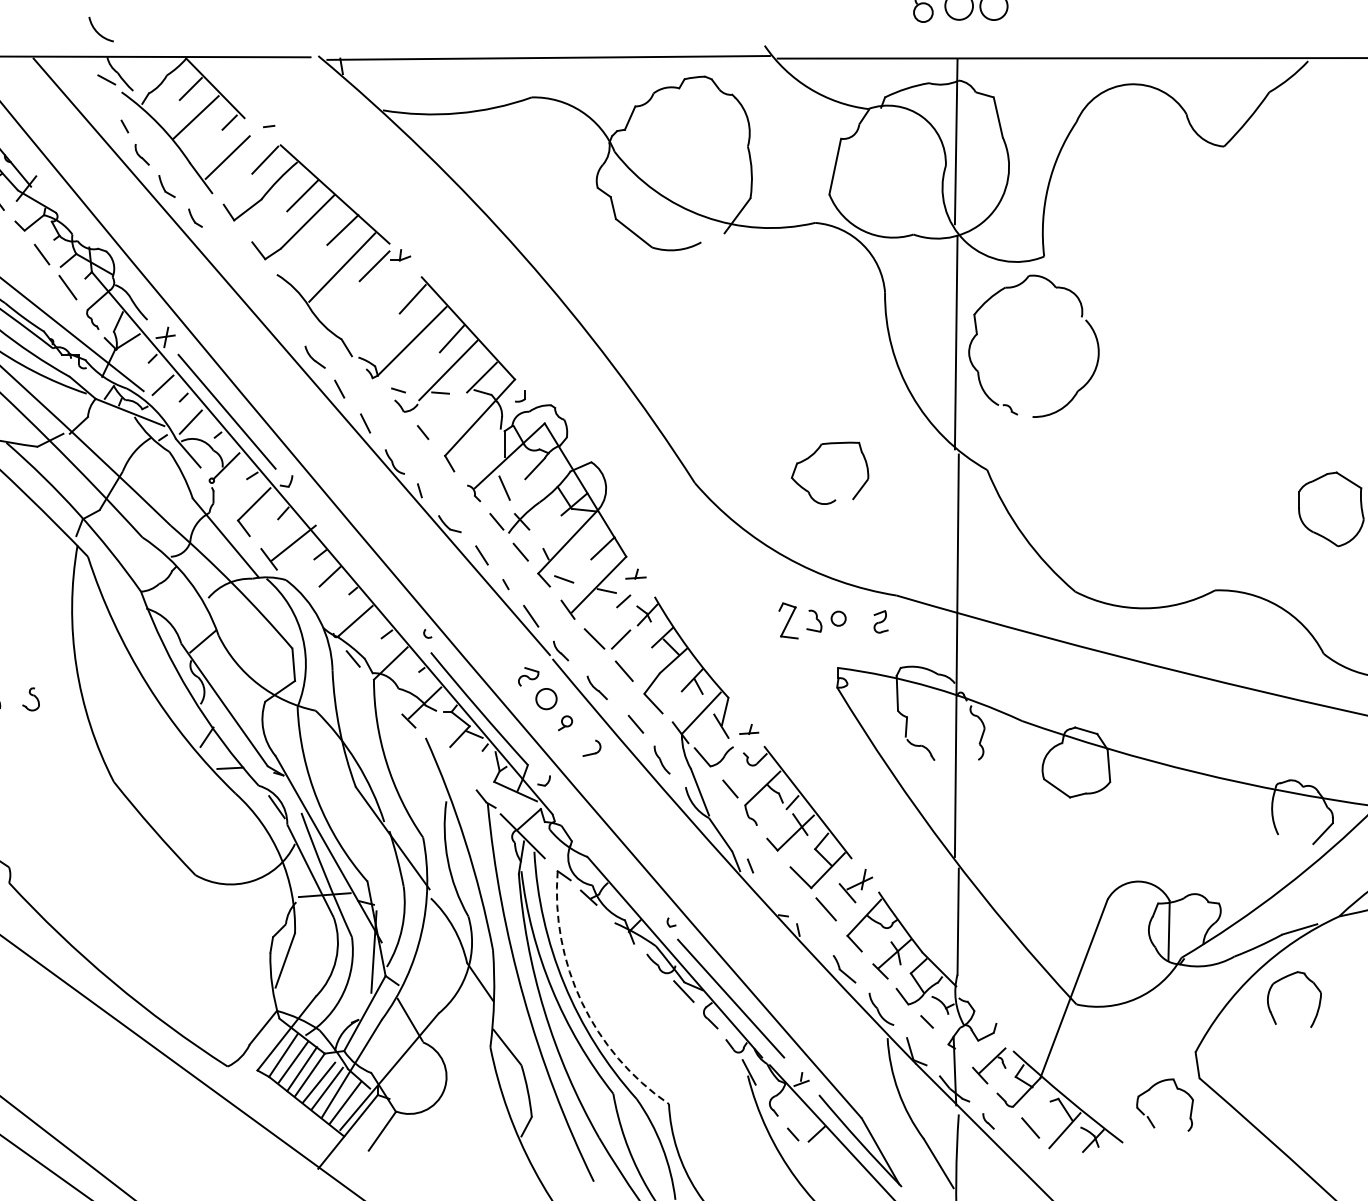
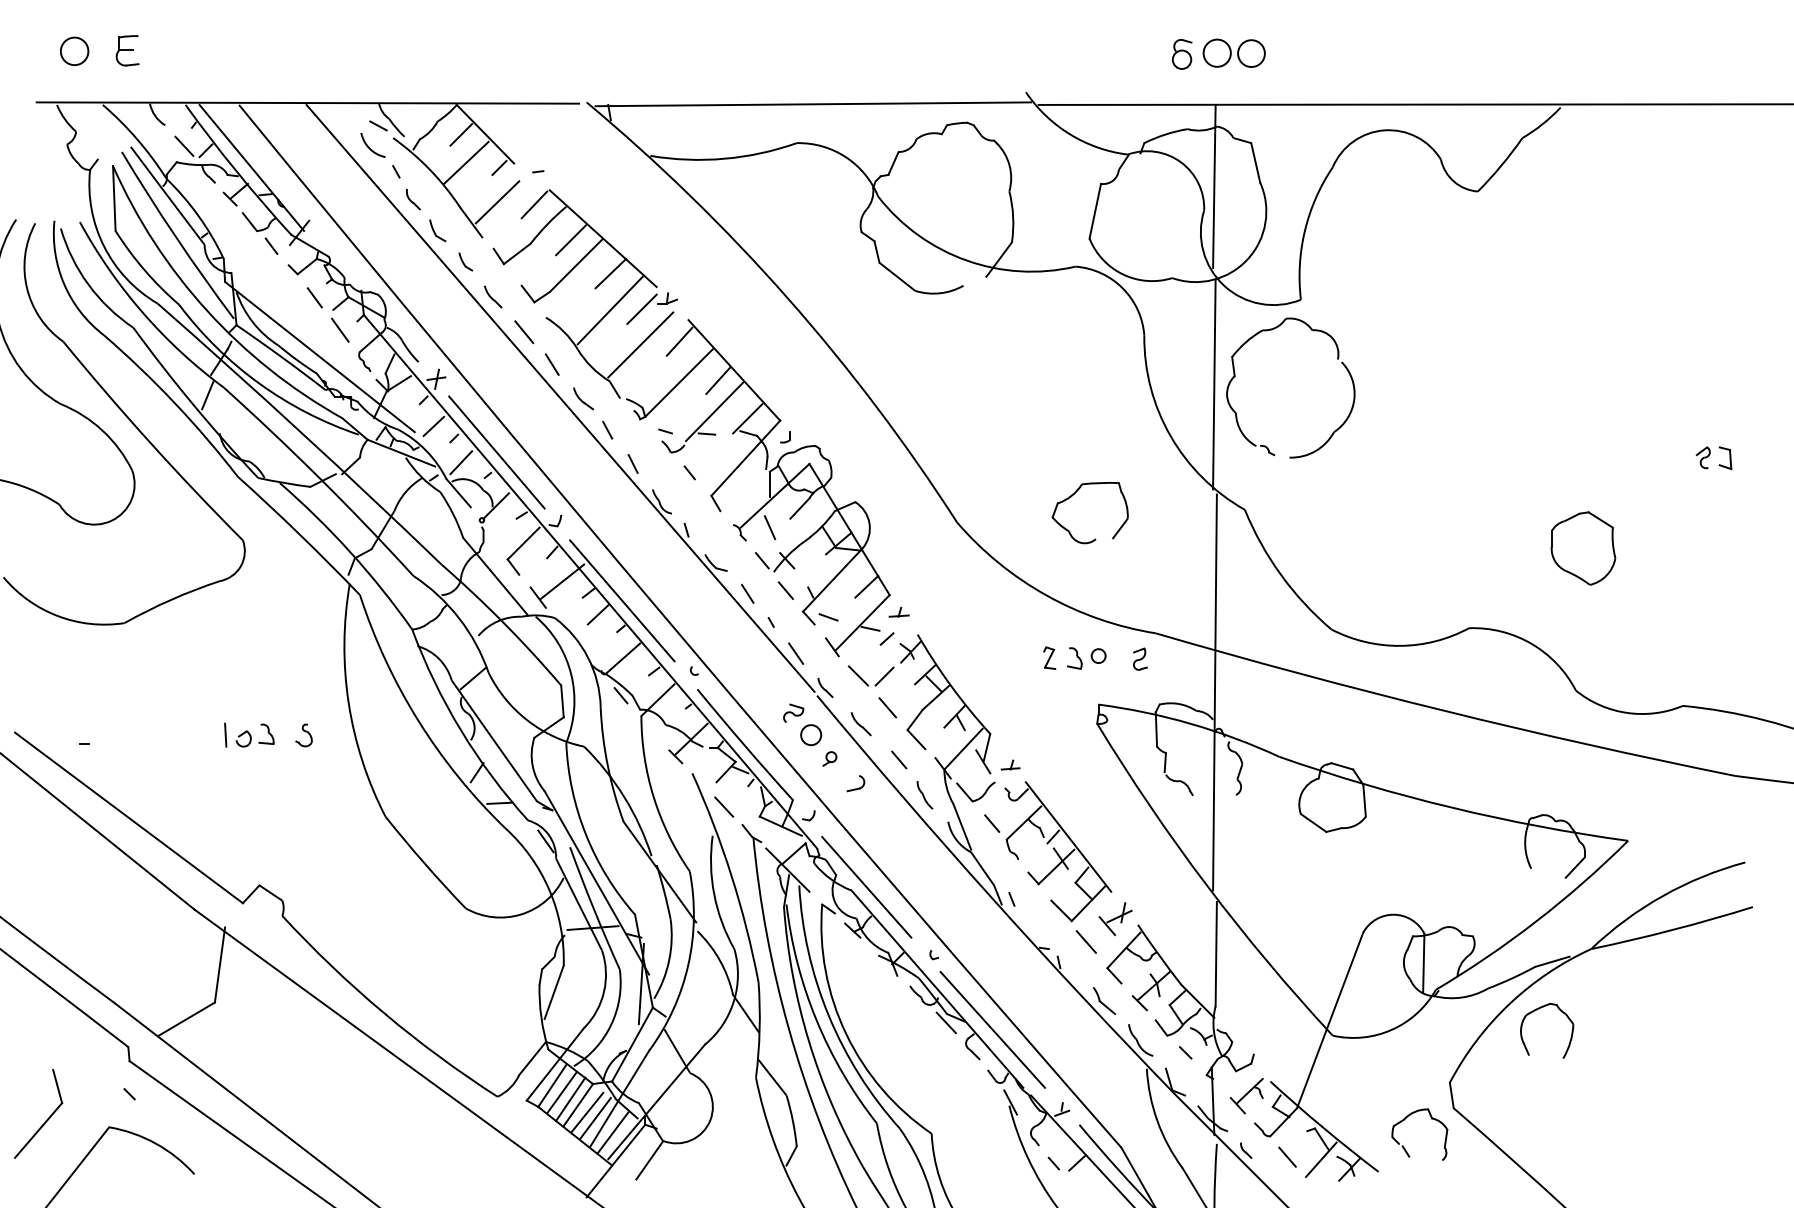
arc: (97, 31) -> (369, 147), moved
part: (223, 253) -> (493, 296), added
line: (255, 289) -> (524, 332), added
line: (373, 302) -> (640, 344), added
line: (282, 322) -> (551, 364), added
line: (354, 562) -> (622, 600), added
part: (788, 620) -> (1049, 657), size x0.62
line: (458, 771) -> (724, 806), added
line: (602, 853) -> (866, 887), added
arc: (582, 1002) -> (846, 1033), dashed -> solid

